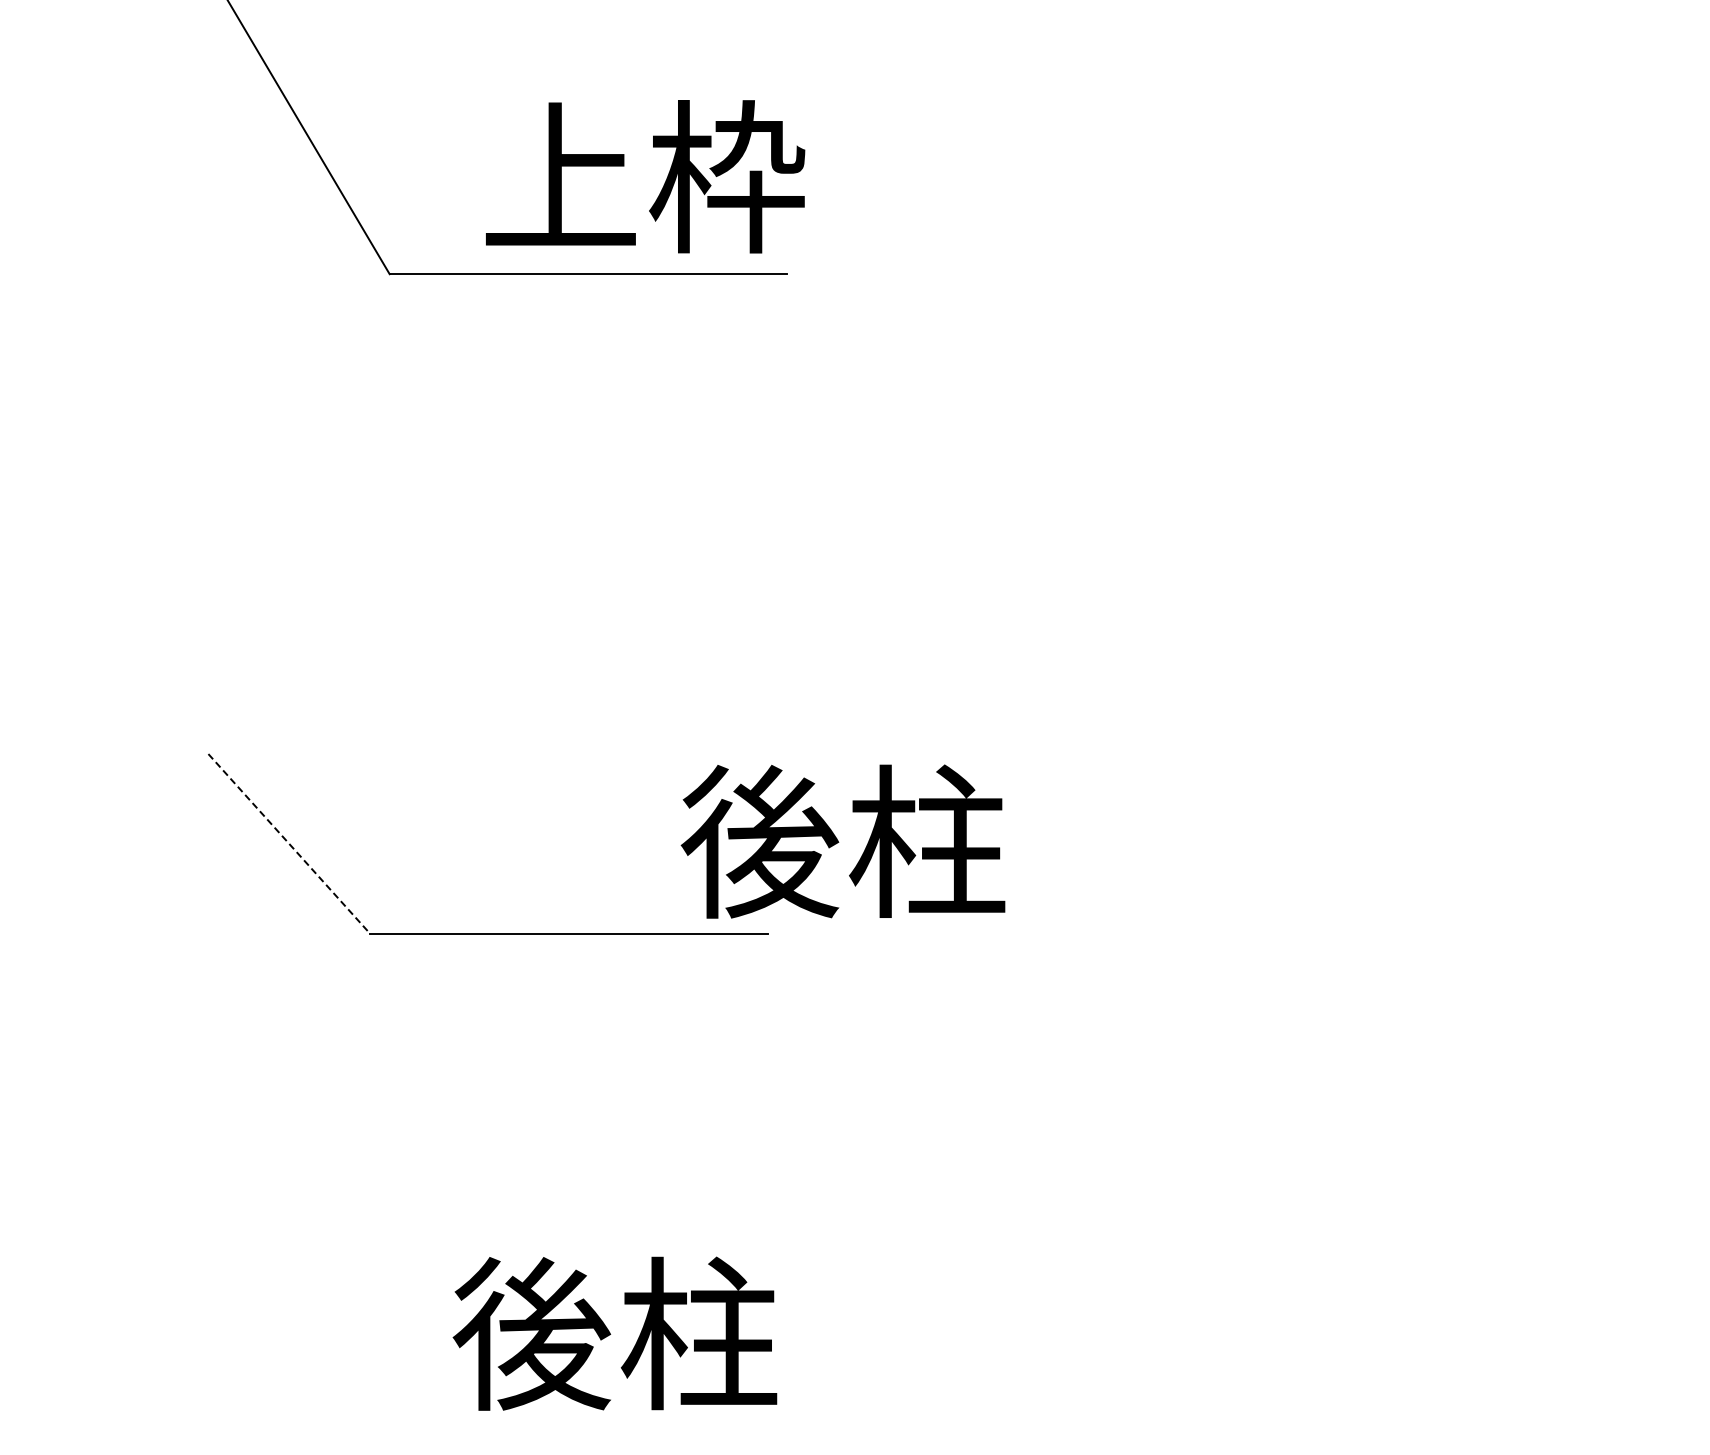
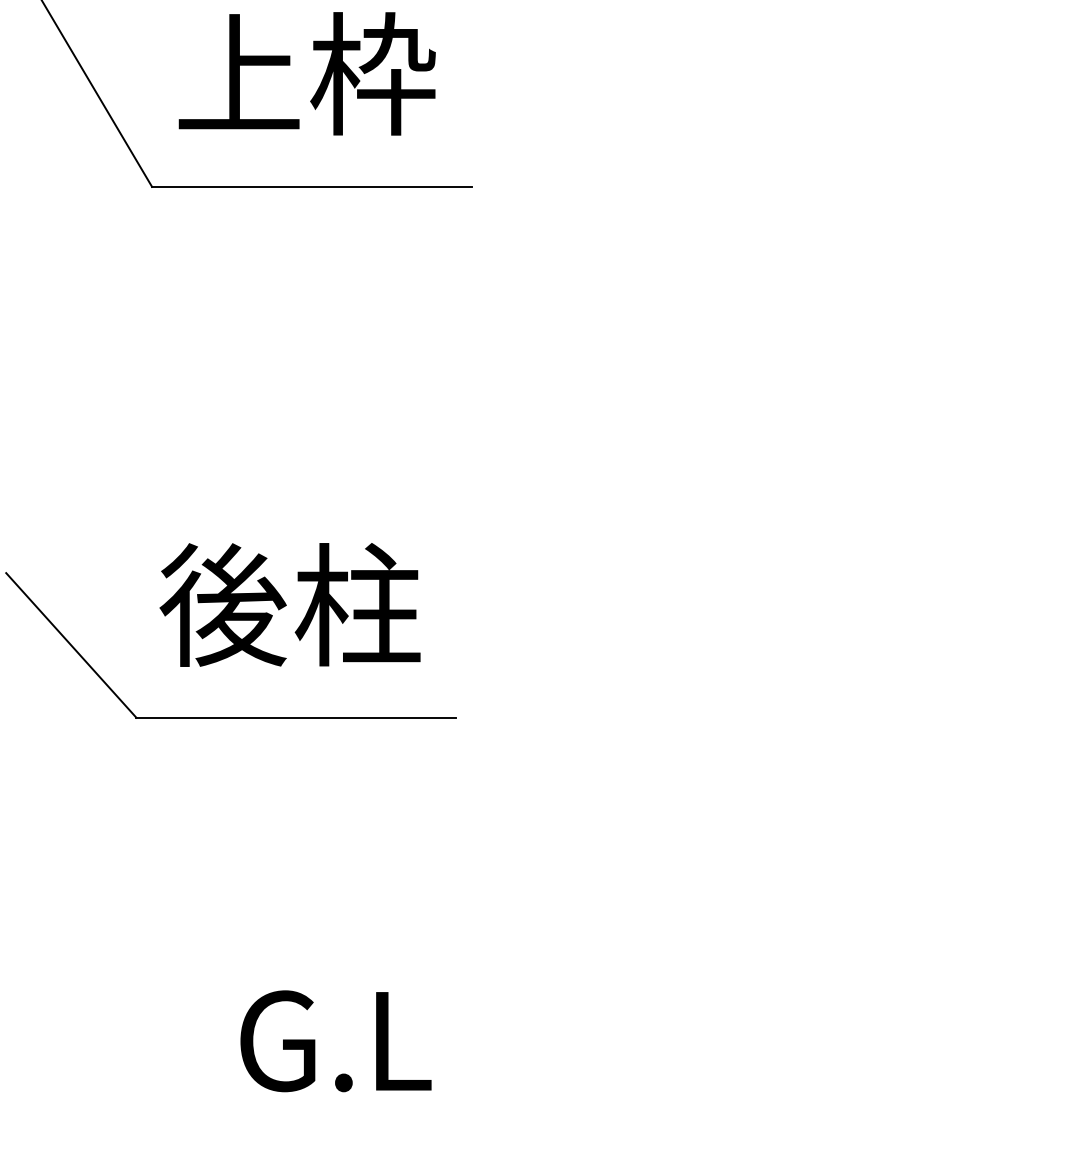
text: (645, 176) -> (307, 73), moved
text: (842, 841) -> (289, 604), moved
line: (289, 843) -> (71, 645), dashed -> solid
text: (614, 1333) -> (333, 1039), 後柱 -> G.L

